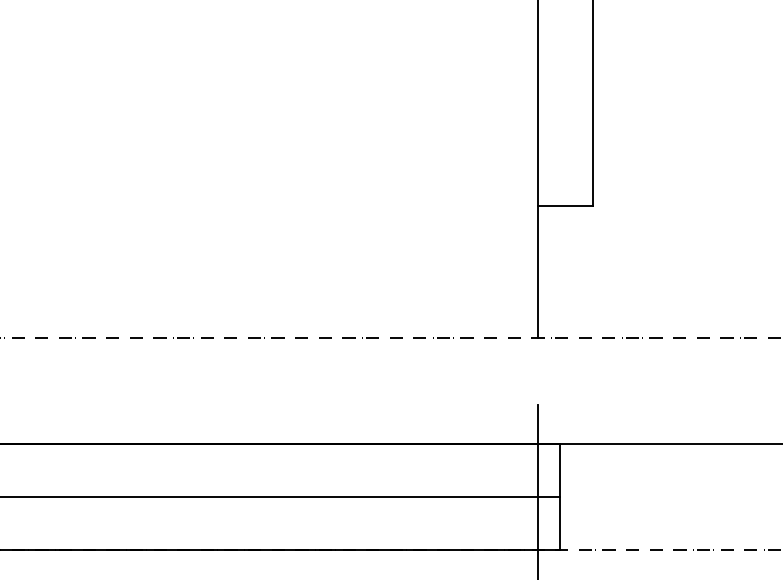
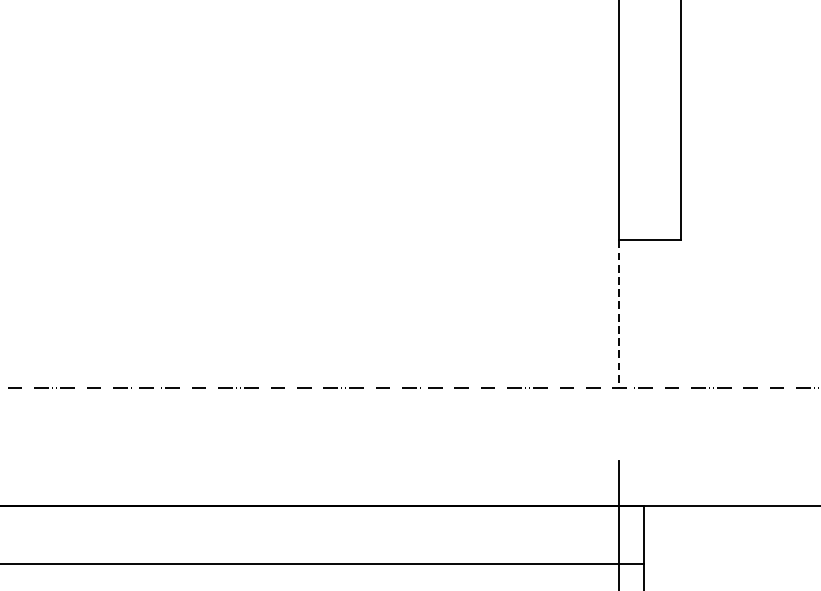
line: (537, 272) -> (618, 314), solid -> dashed

